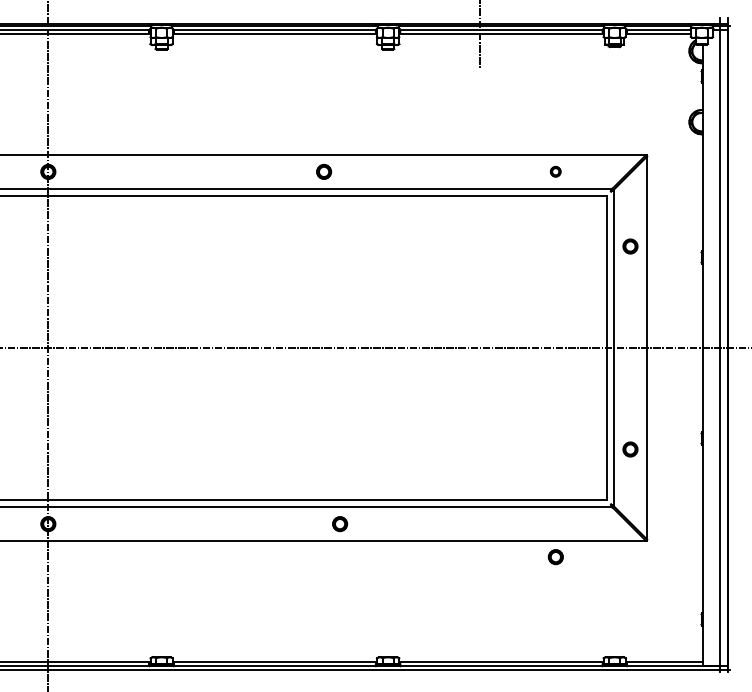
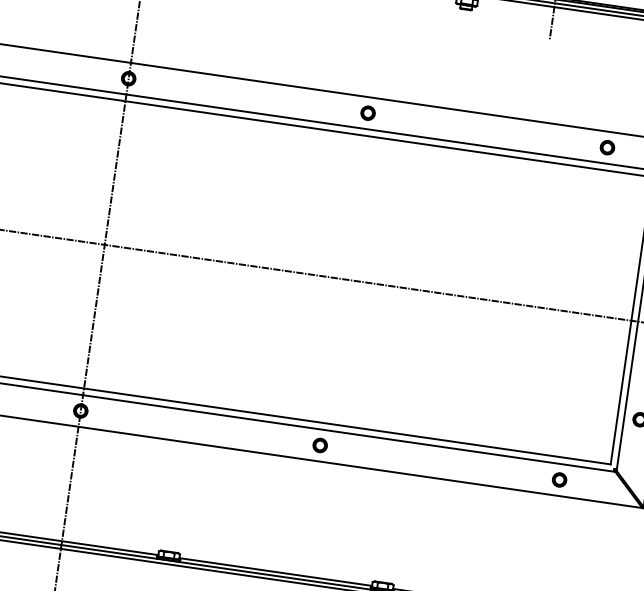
part: (324, 171) -> (368, 112), moved
part: (555, 171) -> (607, 147), size x1.43
part: (340, 524) -> (320, 445), moved
part: (555, 557) -> (559, 480), moved

